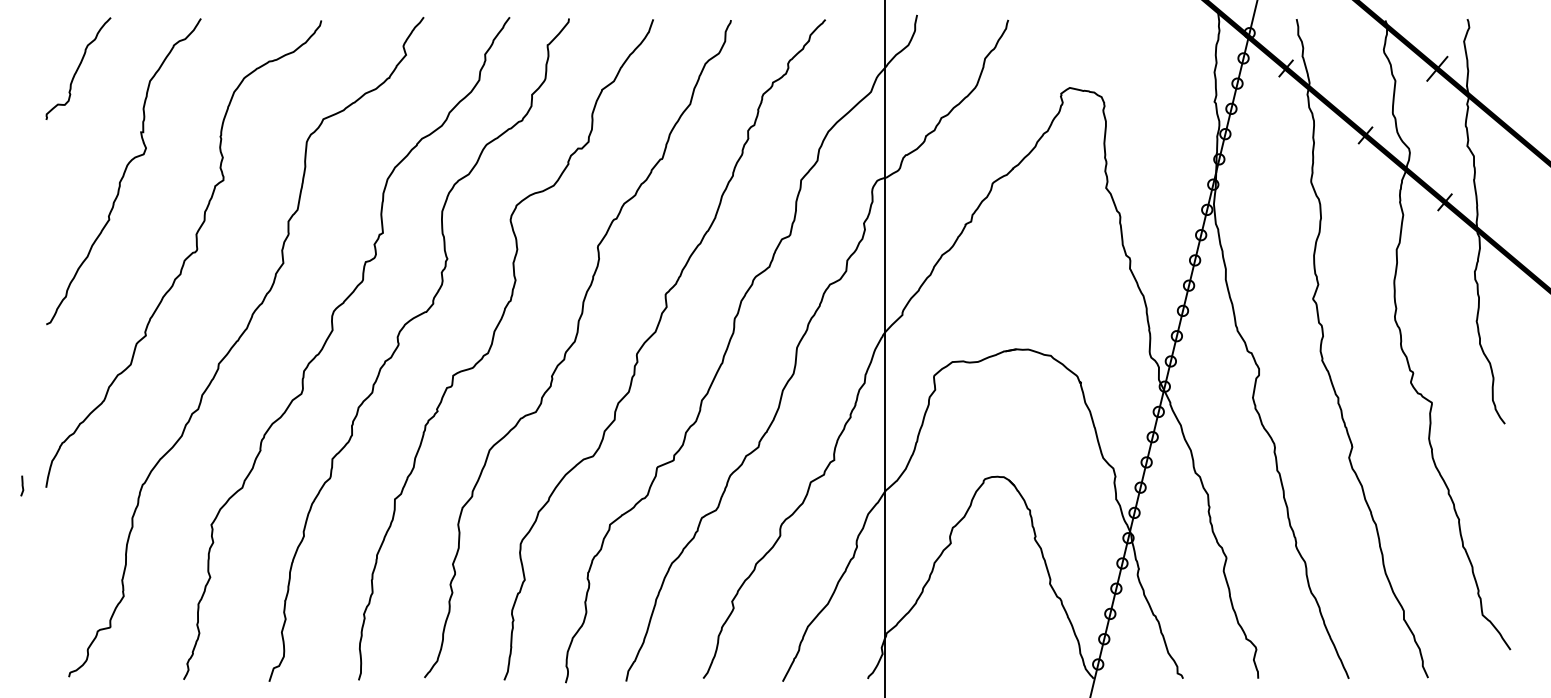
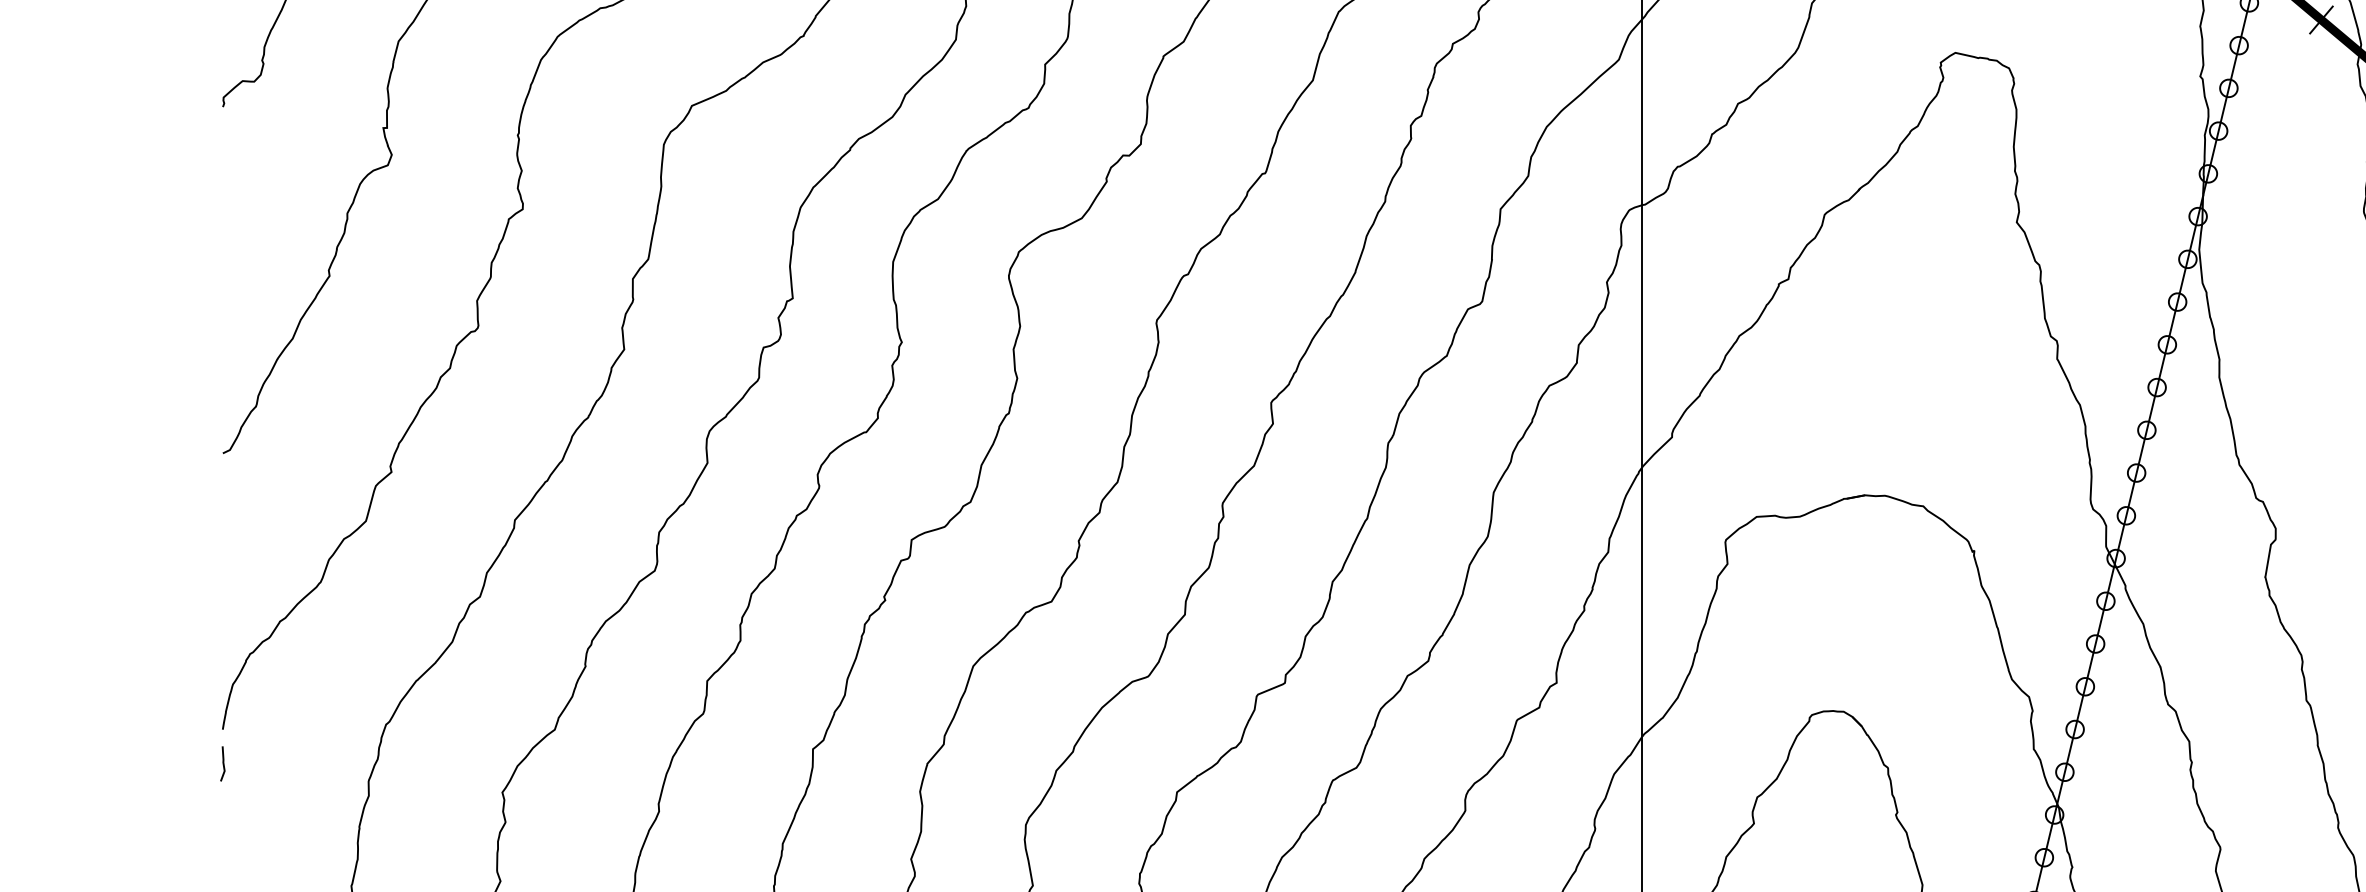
curve: (22, 485) -> (223, 763), moved

